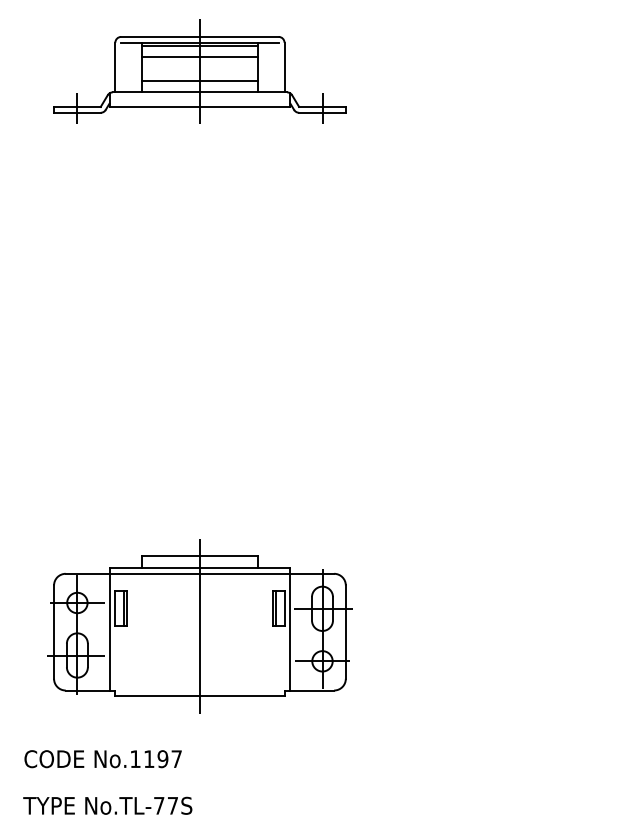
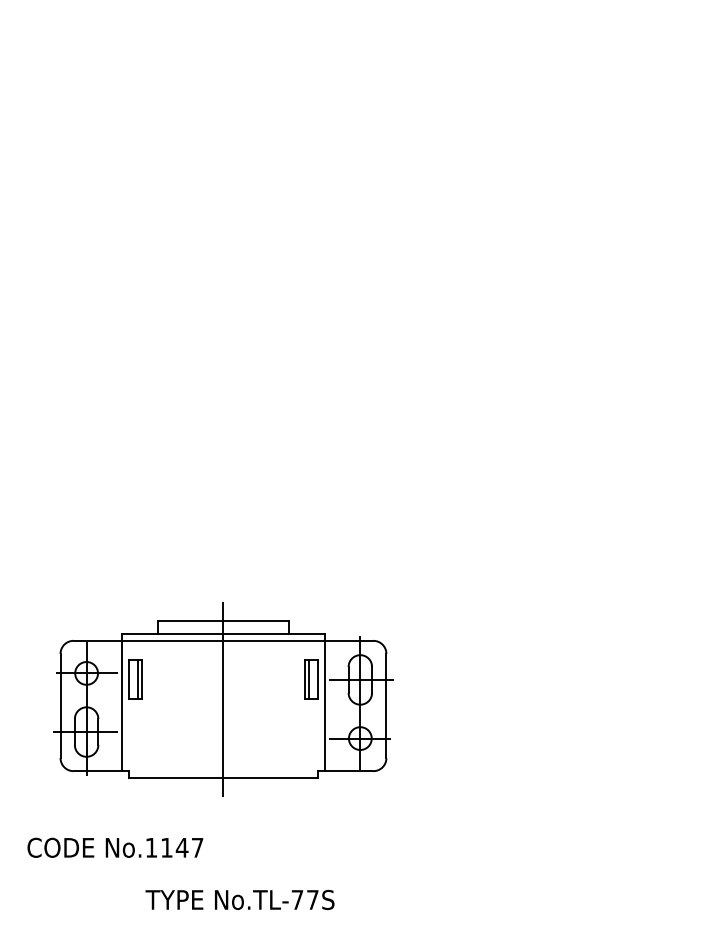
part: (199, 71) -> (222, 79), removed
text: (162, 759) -> (181, 848), No.1197 -> No.1147
text: (107, 805) -> (239, 899), moved

